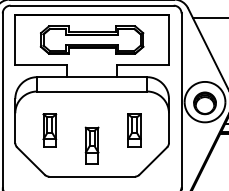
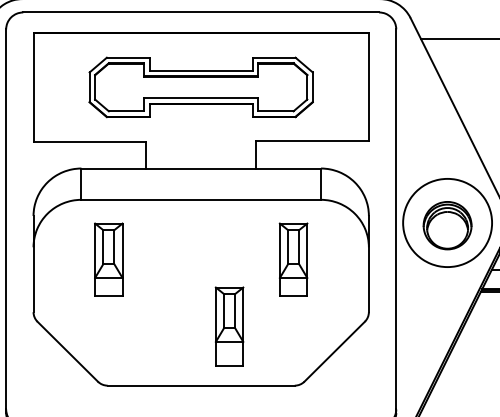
part: (49, 130) -> (108, 258), moved
part: (134, 130) -> (293, 258), moved
part: (91, 145) -> (228, 326), moved

